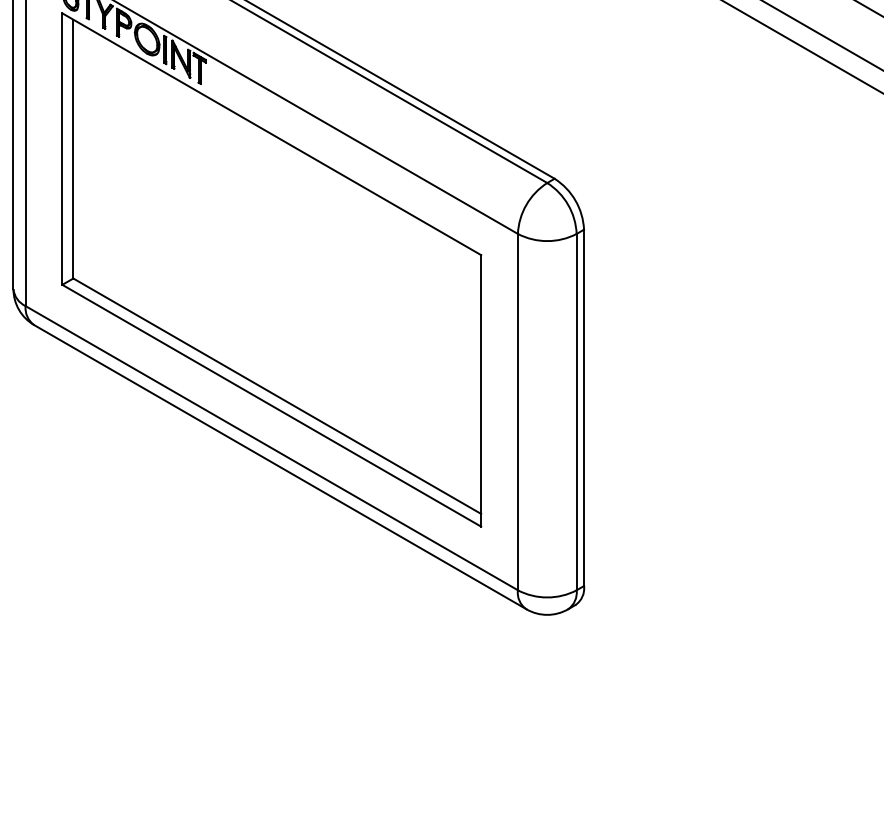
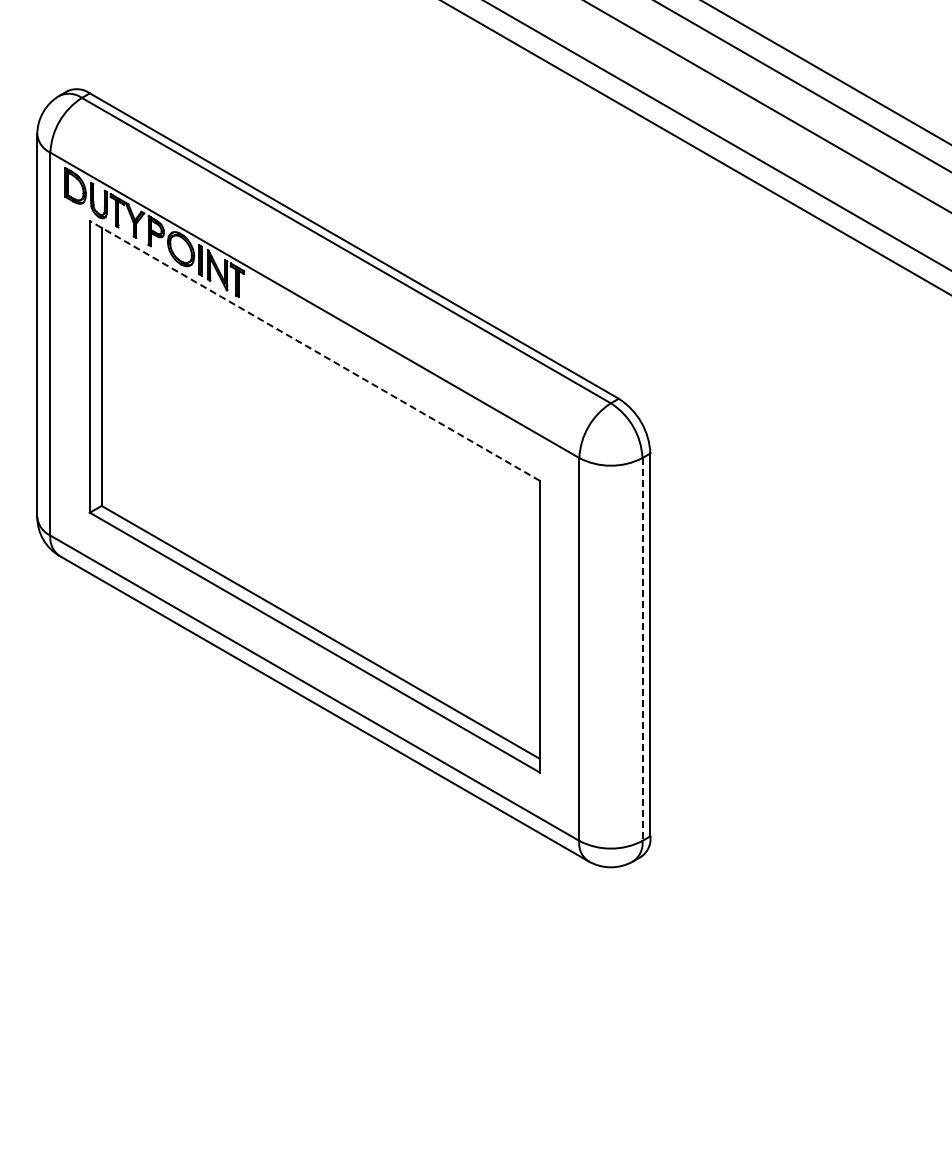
line: (271, 133) -> (314, 350), solid -> dashed
line: (576, 412) -> (642, 649), solid -> dashed

